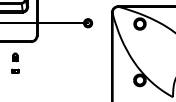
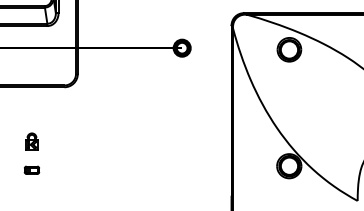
part: (15, 62) -> (32, 151), moved

